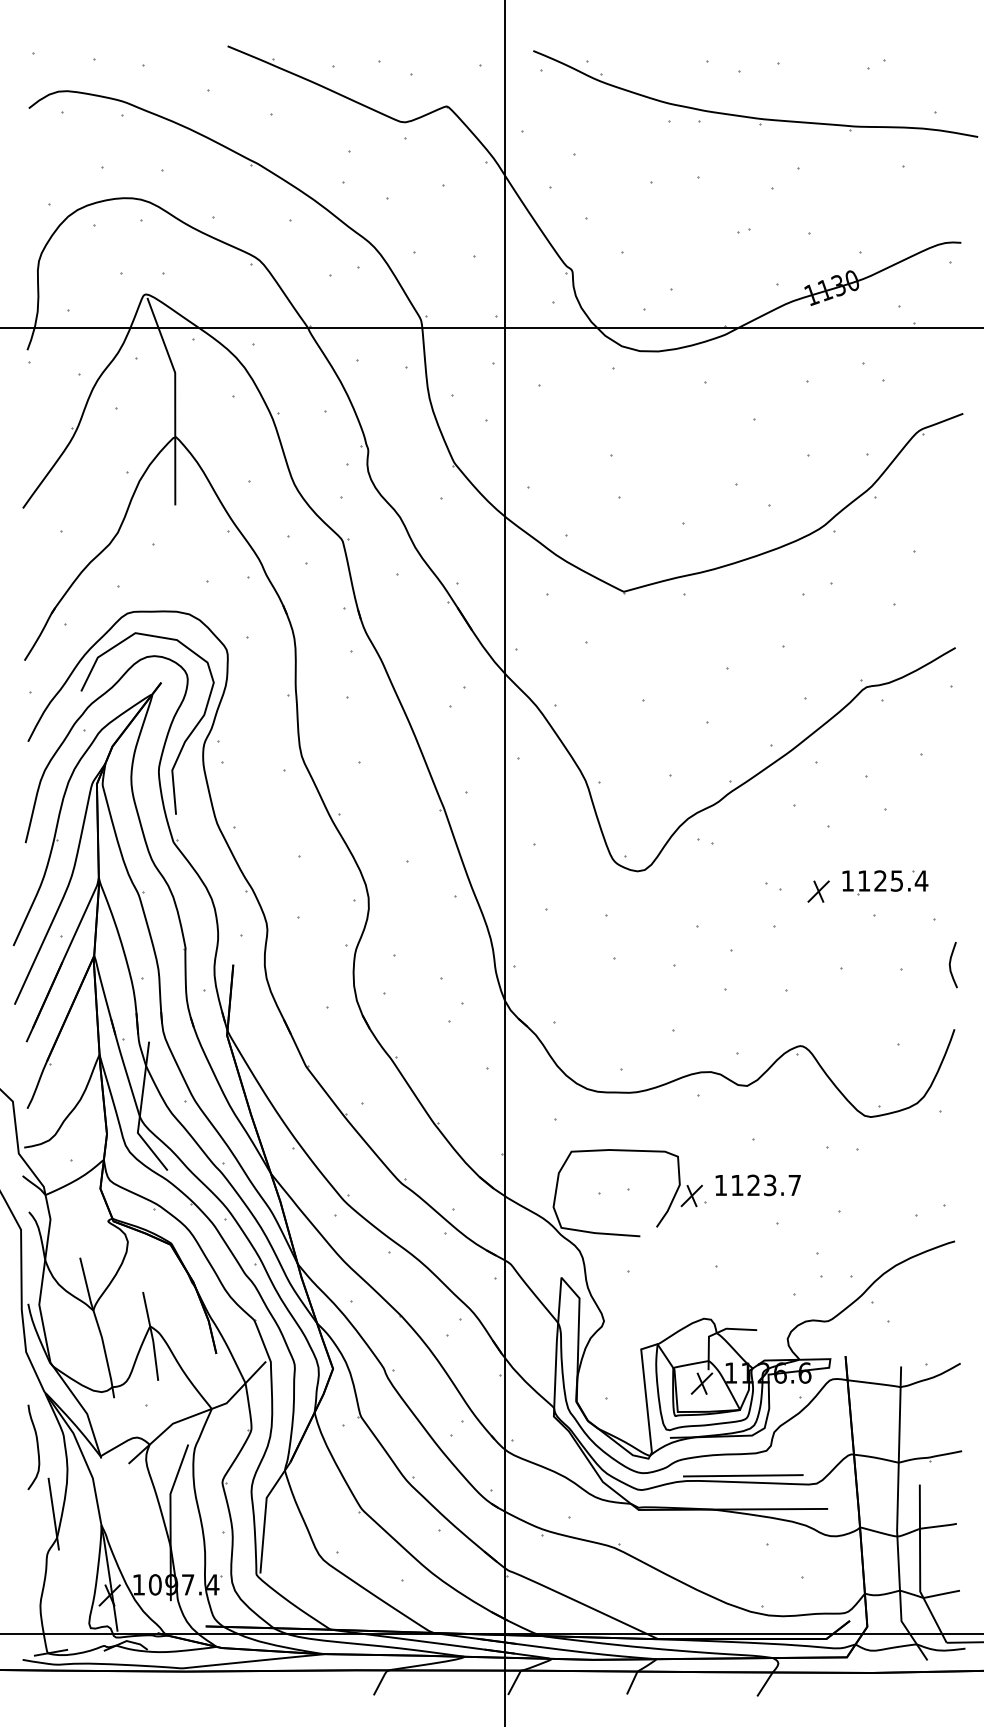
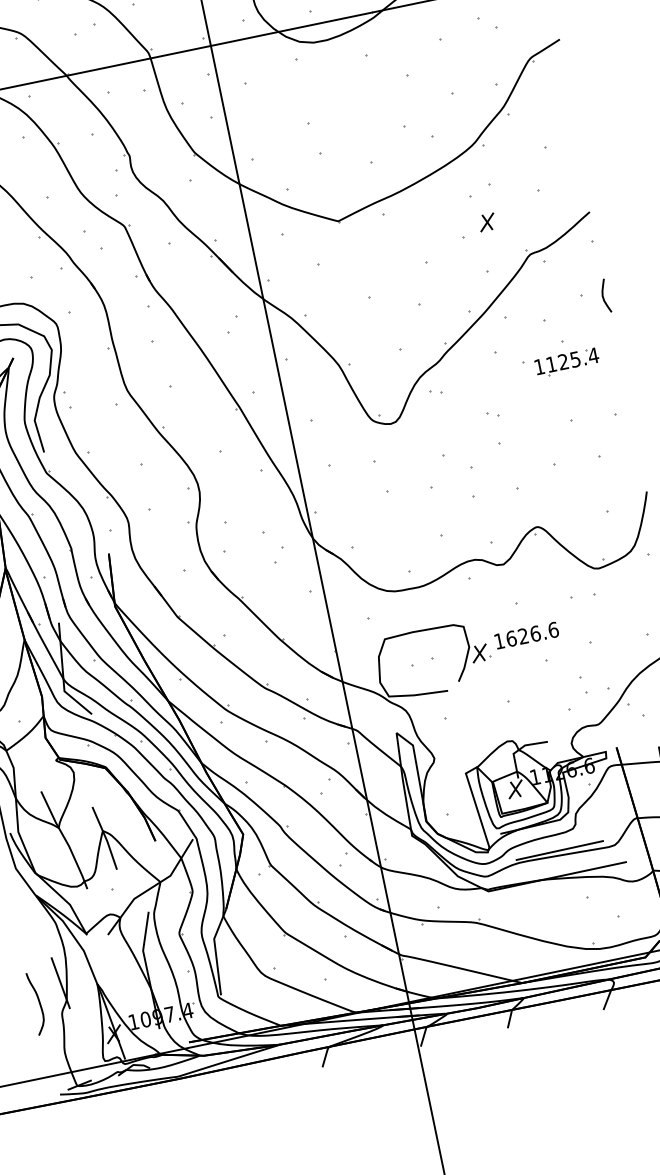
part: (885, 882) -> (567, 362), moved
part: (818, 891) -> (487, 222), moved
curve: (950, 965) -> (603, 296), moved
text: (766, 1185) -> (532, 634), 1123.7 -> 1626.6
curve: (36, 1445) -> (38, 1001), moved

